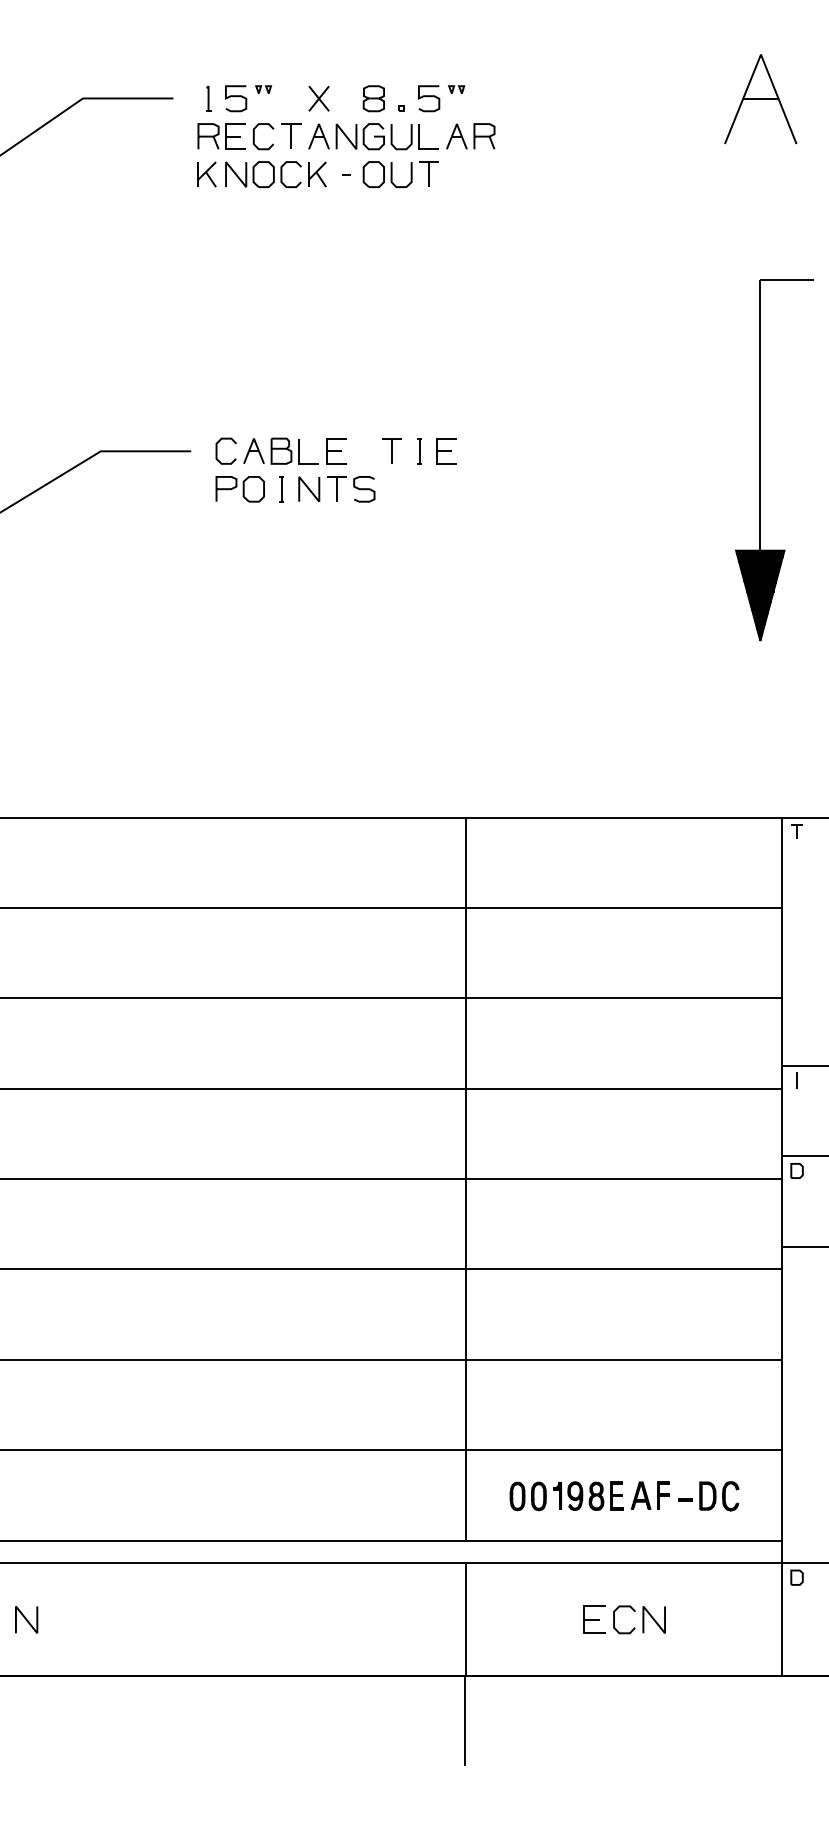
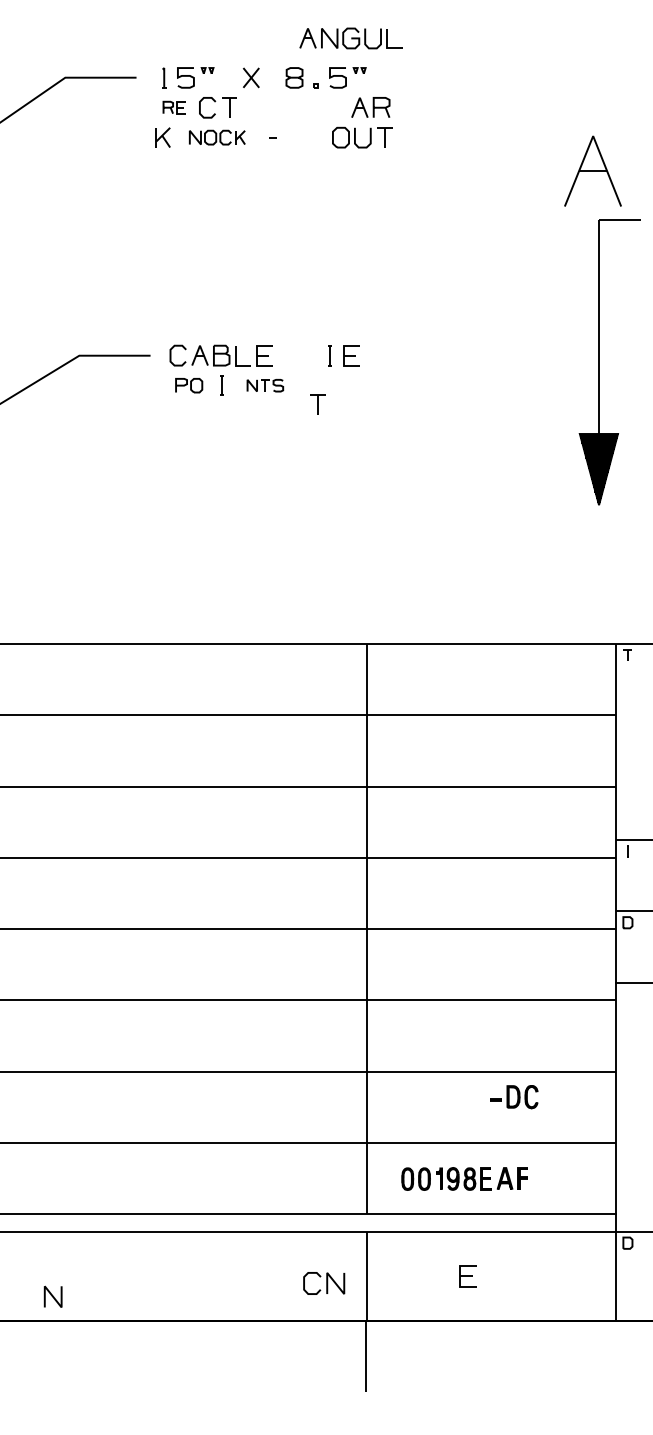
part: (760, 99) -> (592, 171), moved
part: (221, 136) -> (174, 107), size x0.6
part: (373, 136) -> (350, 38), moved
part: (275, 174) -> (216, 137), size x0.7
part: (392, 174) -> (355, 137), moved
part: (391, 450) -> (317, 404), moved
part: (239, 489) -> (188, 385), size x0.7
part: (336, 489) -> (265, 385), size x0.6
part: (708, 1496) -> (514, 1097), moved
line: (26, 1619) -> (53, 1296), moved
part: (639, 1619) -> (324, 1283), moved

